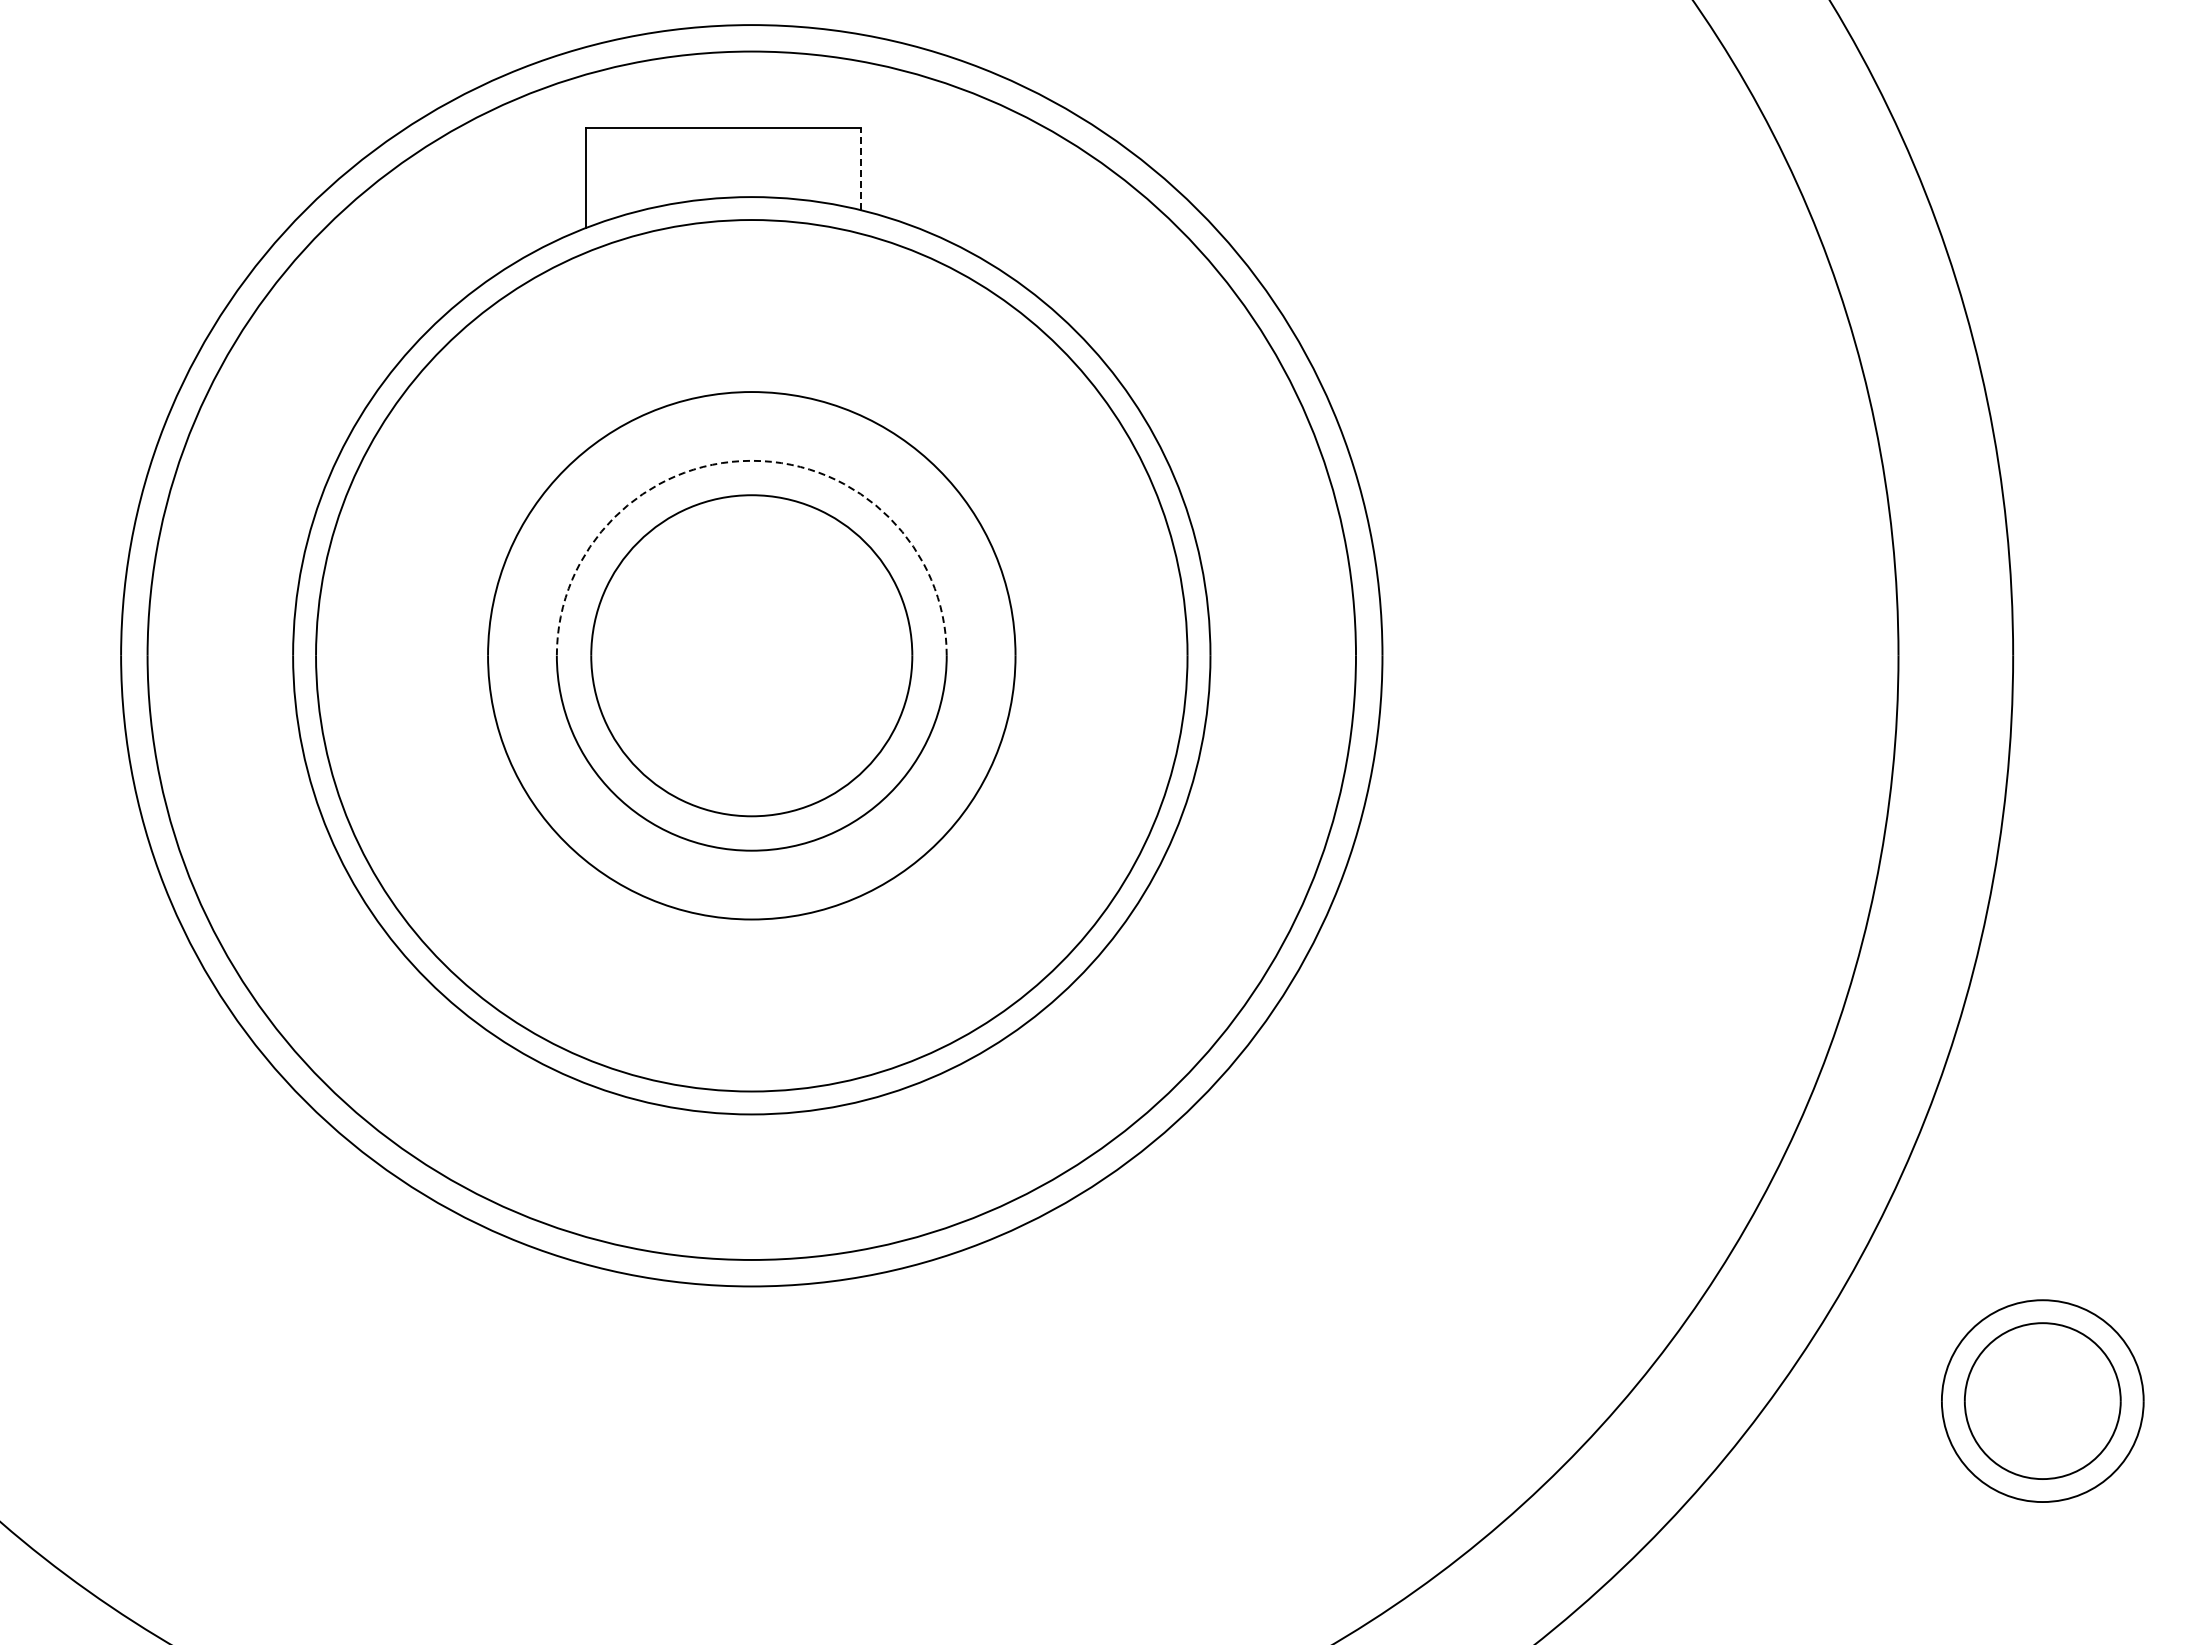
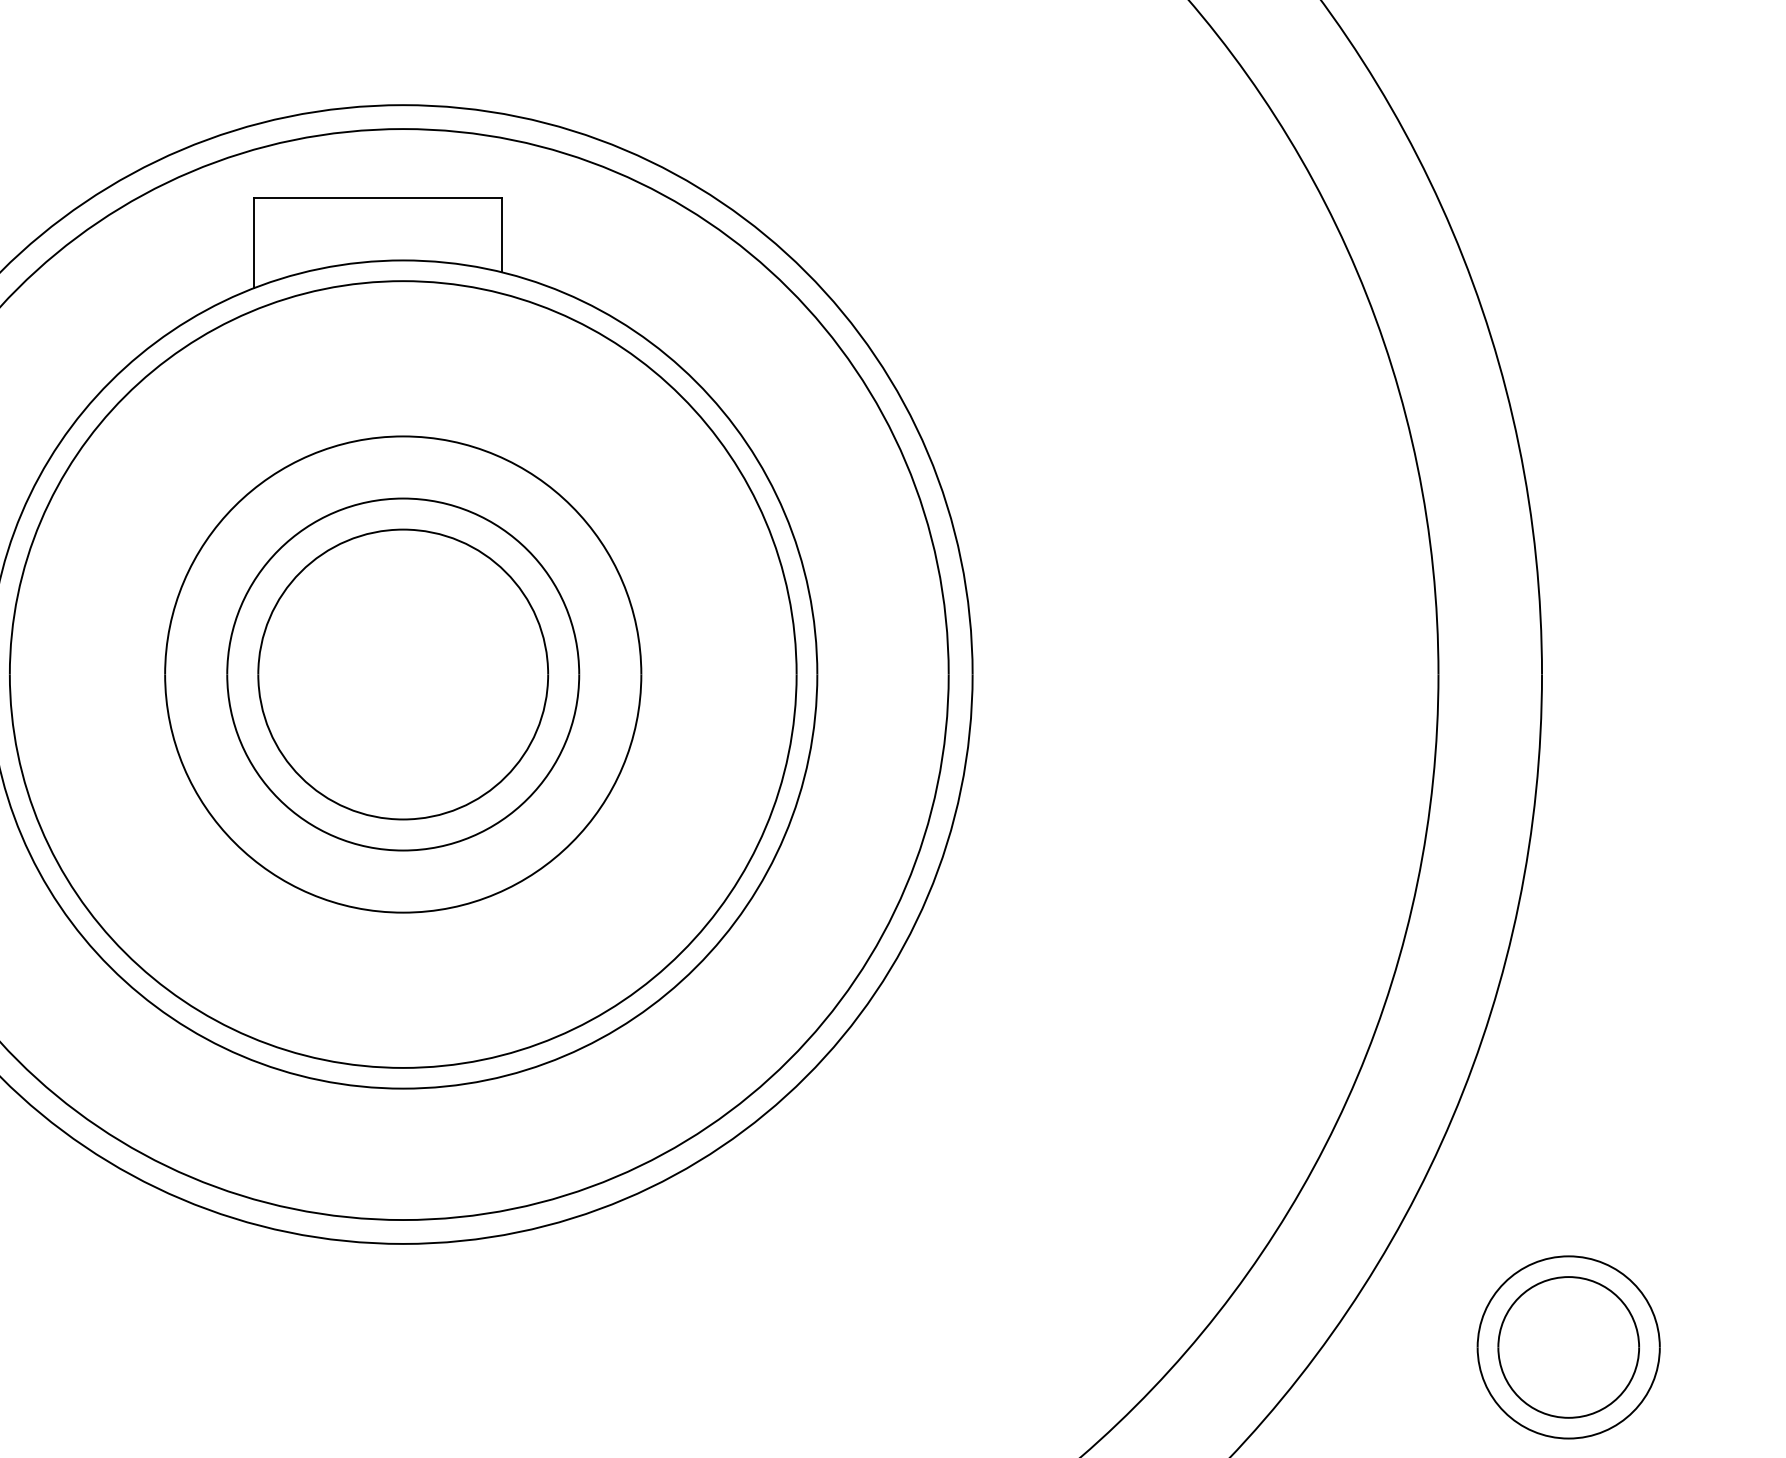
line: (861, 168) -> (502, 234), dashed -> solid
arc: (751, 460) -> (402, 498), dashed -> solid

